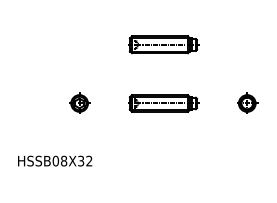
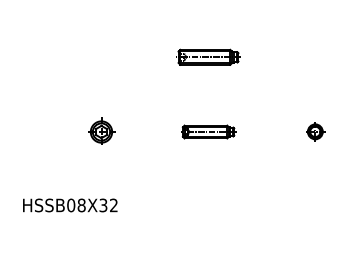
part: (163, 44) -> (208, 56), size x0.7
part: (247, 102) -> (315, 130), size x0.7
part: (163, 103) -> (208, 132), size x0.6

